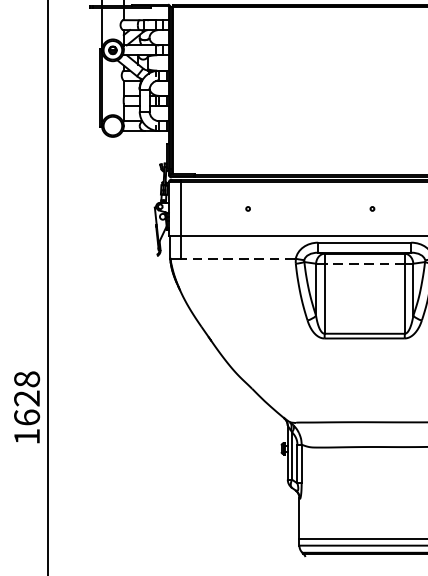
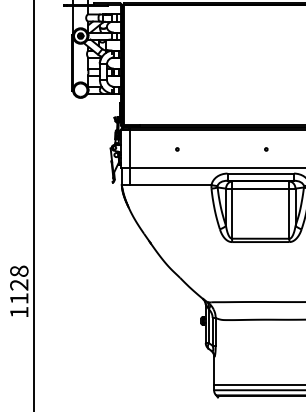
line: (238, 259) -> (170, 185), dashed -> solid
line: (364, 263) -> (260, 188), dashed -> solid
text: (27, 417) -> (19, 298), 1628 -> 1128

